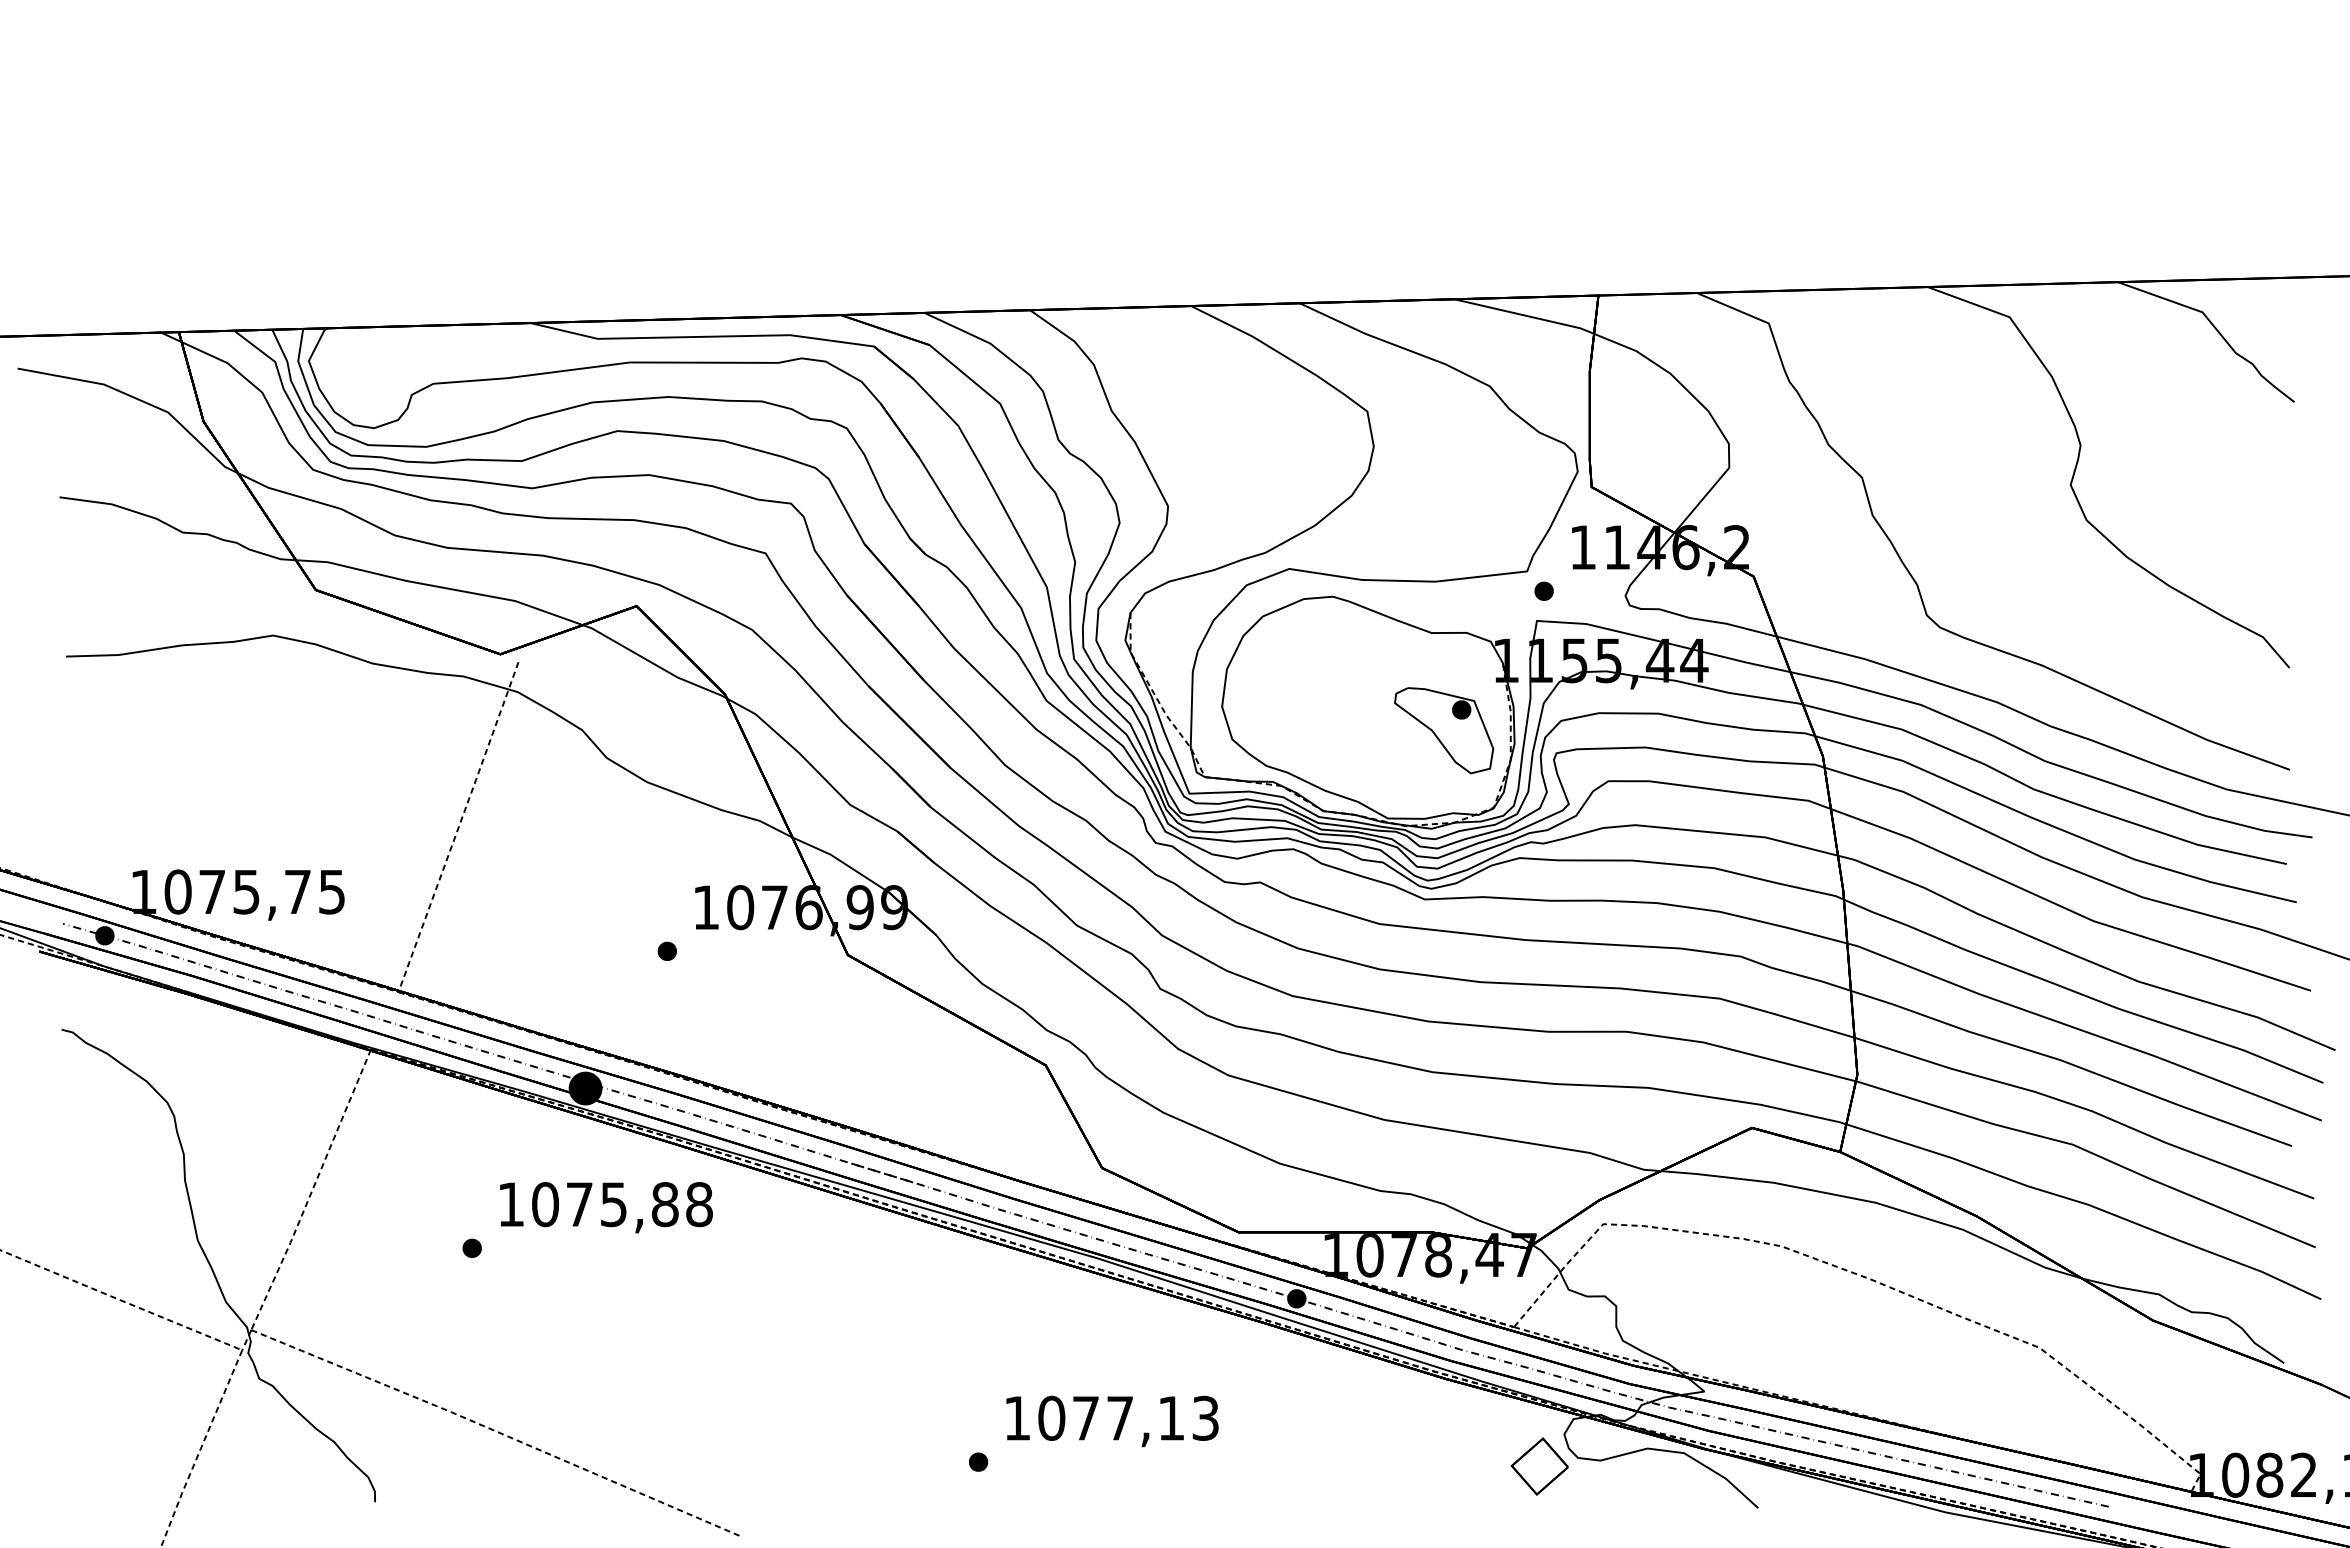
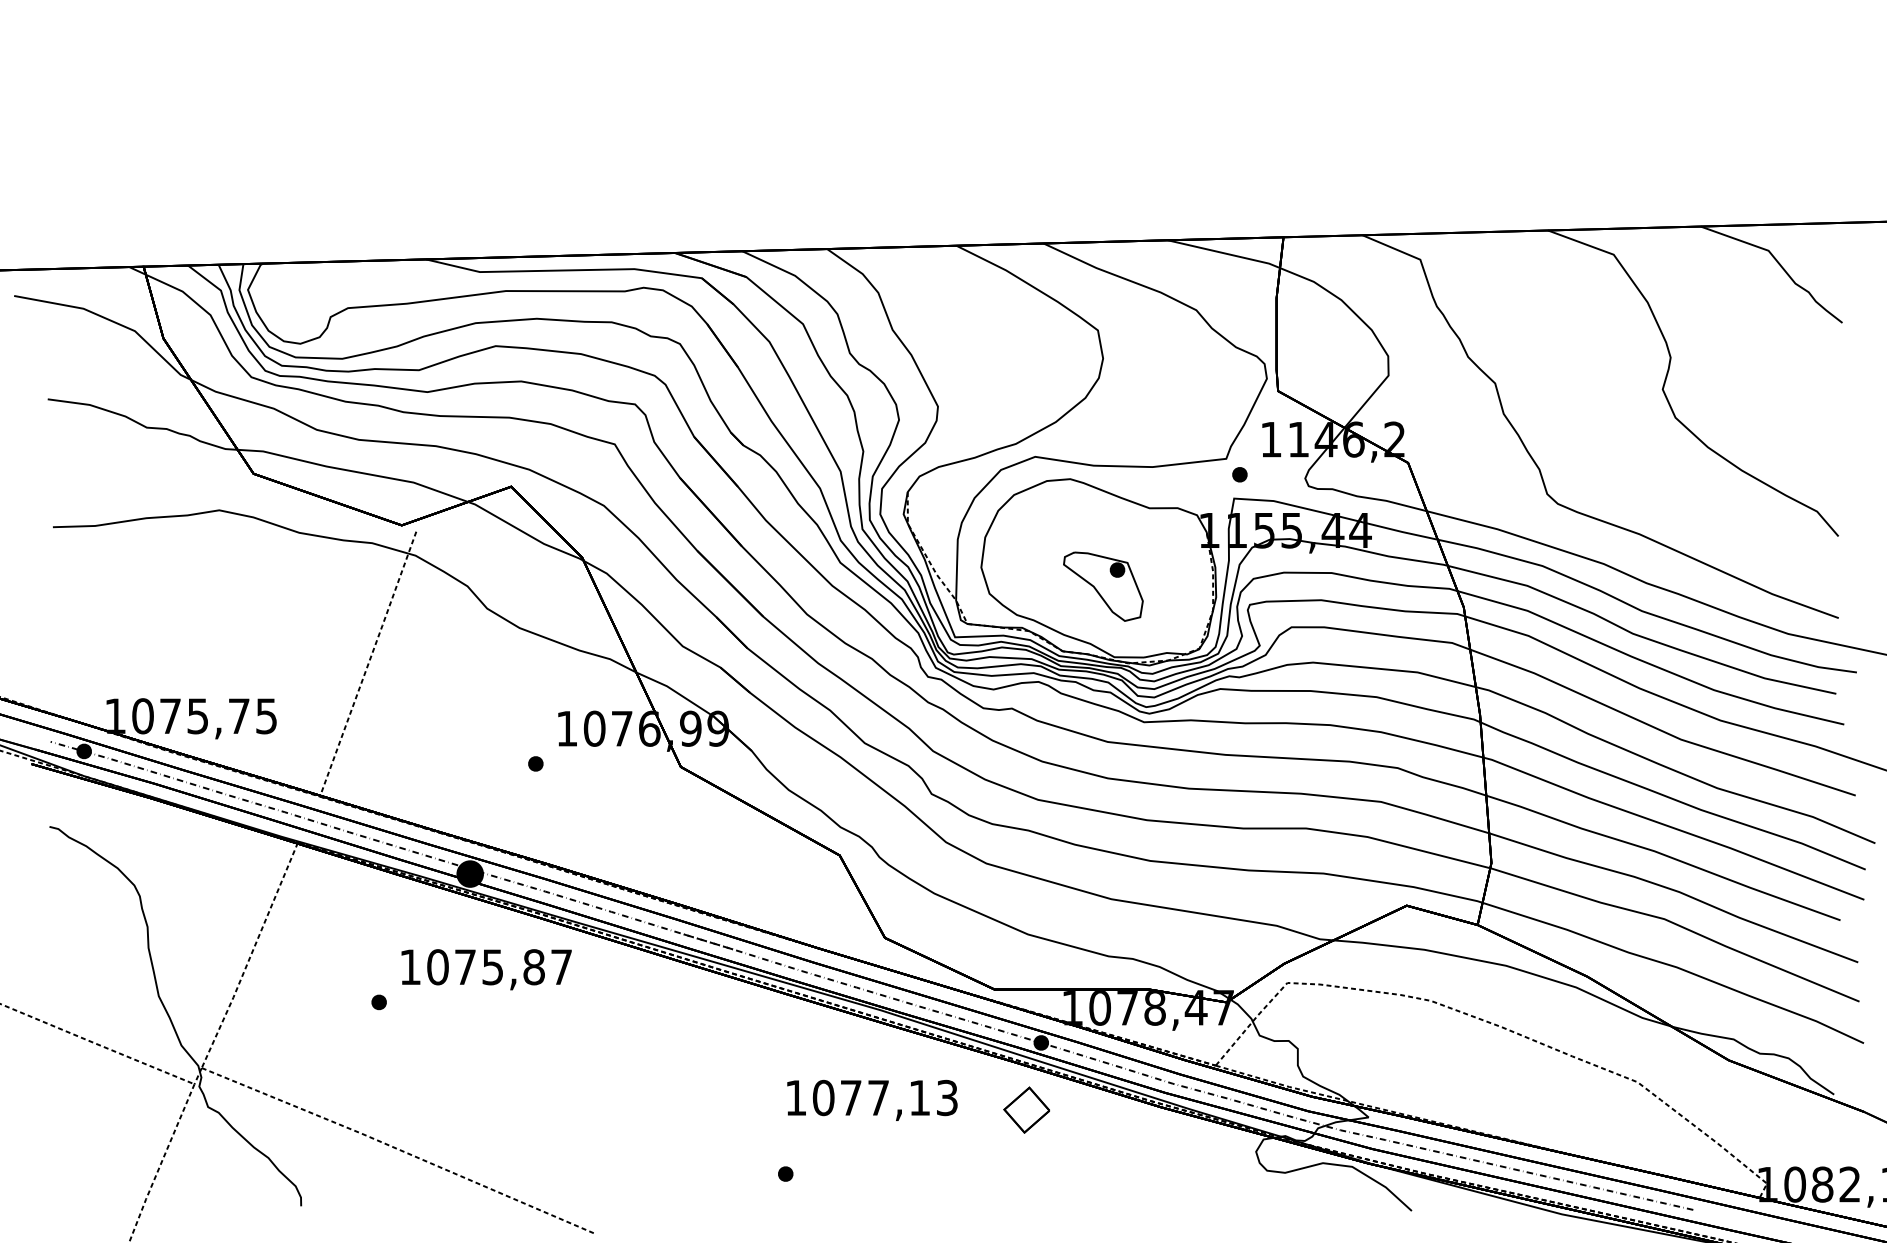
part: (1444, 730) -> (1103, 586), moved
text: (699, 1204) -> (561, 967), 1075,88 -> 1075,87
text: (1112, 1421) -> (872, 1100), moved
part: (1539, 1466) -> (1026, 1110), moved

